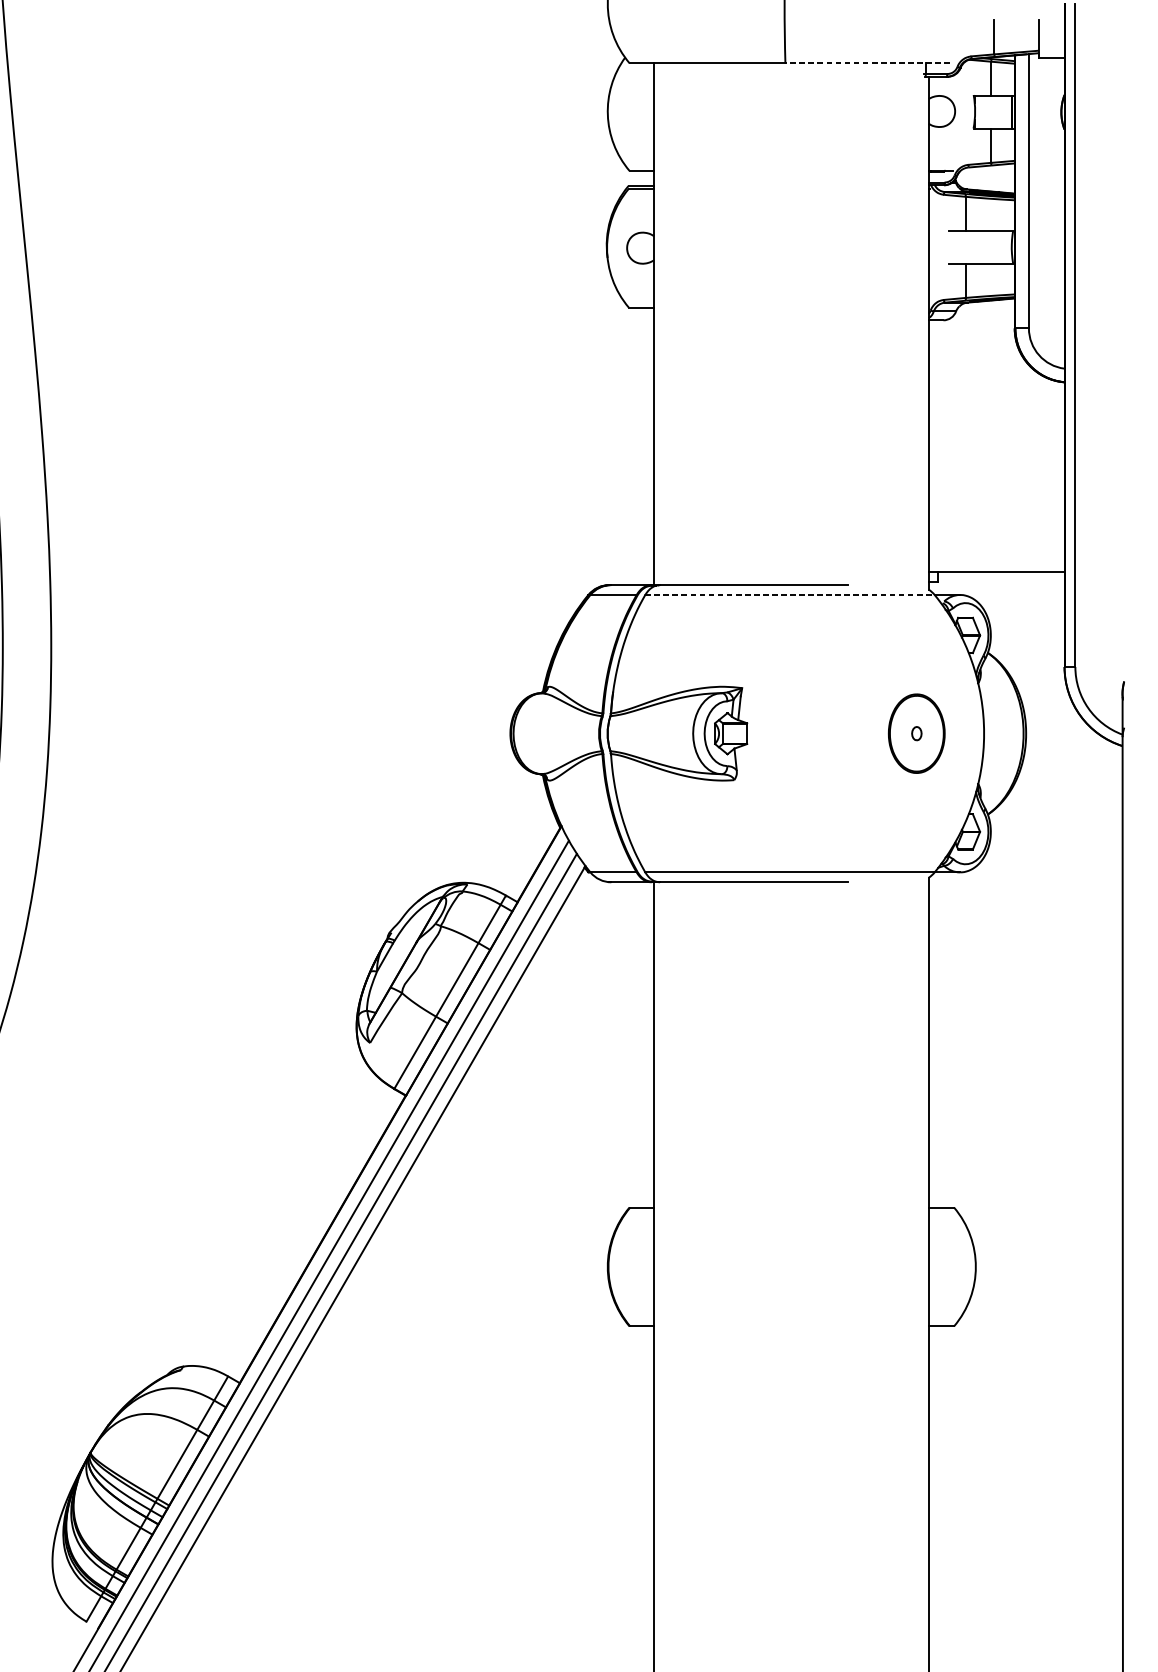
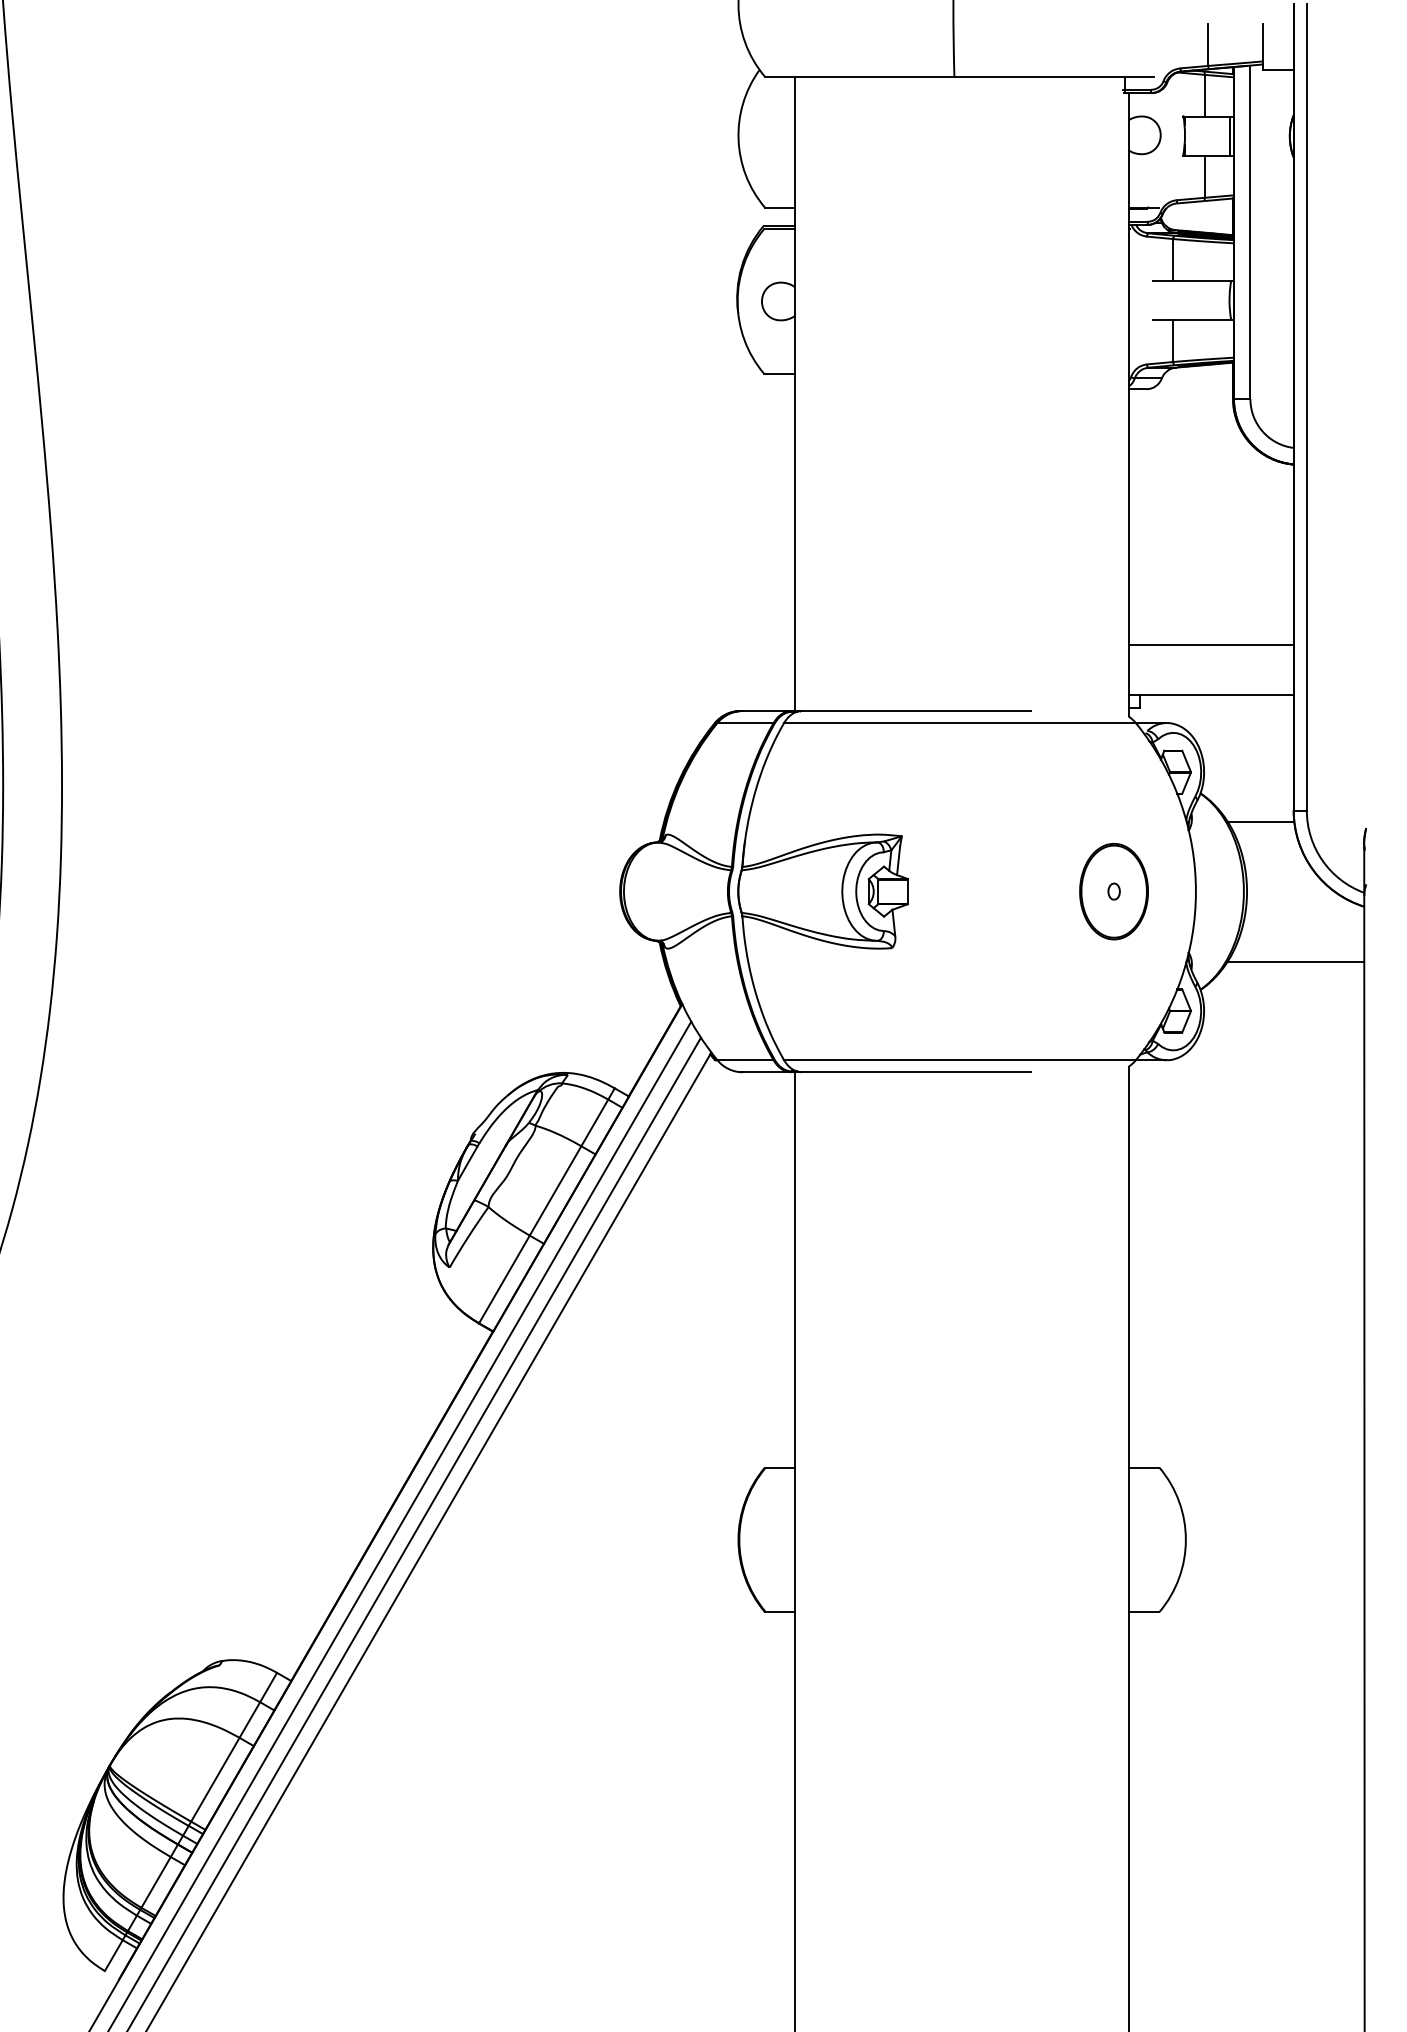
line: (867, 63) -> (1054, 76), dashed -> solid
line: (996, 531) -> (1210, 645), added
line: (789, 595) -> (959, 723), dashed -> solid
line: (1037, 675) -> (1260, 821), added
line: (1066, 791) -> (1295, 961), added

